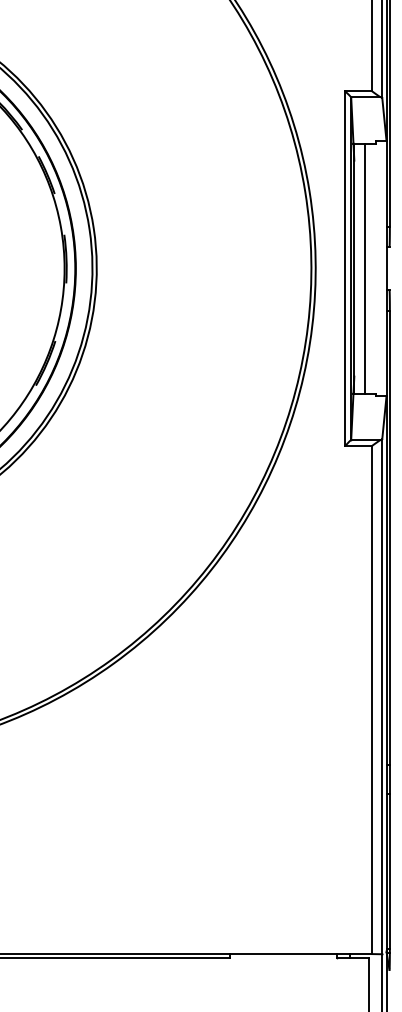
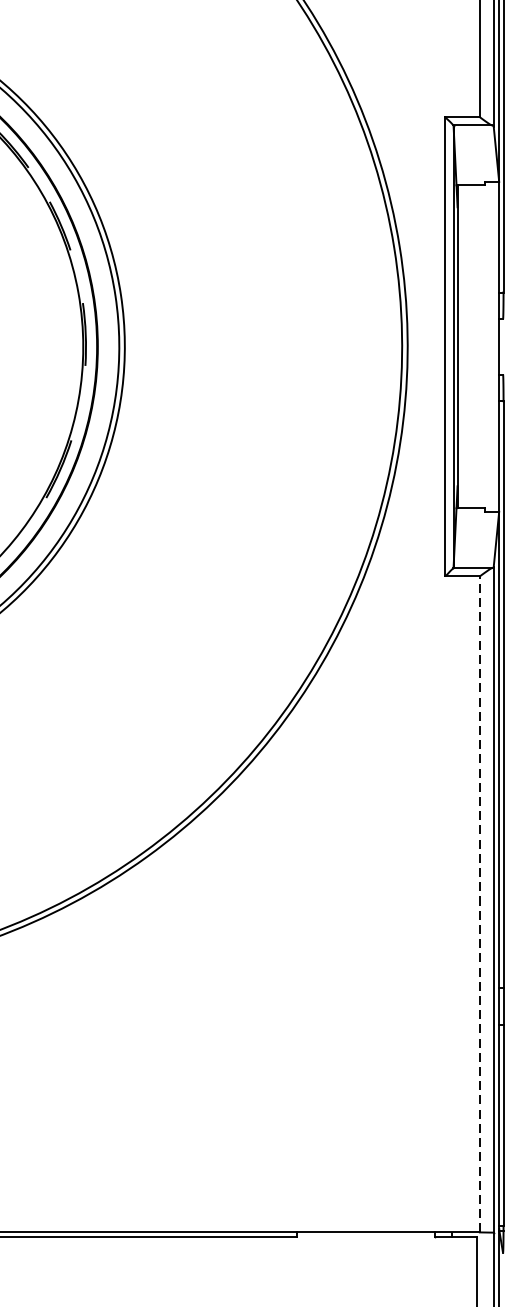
line: (365, 268) -> (472, 346), removed
line: (371, 700) -> (479, 904), solid -> dashed

